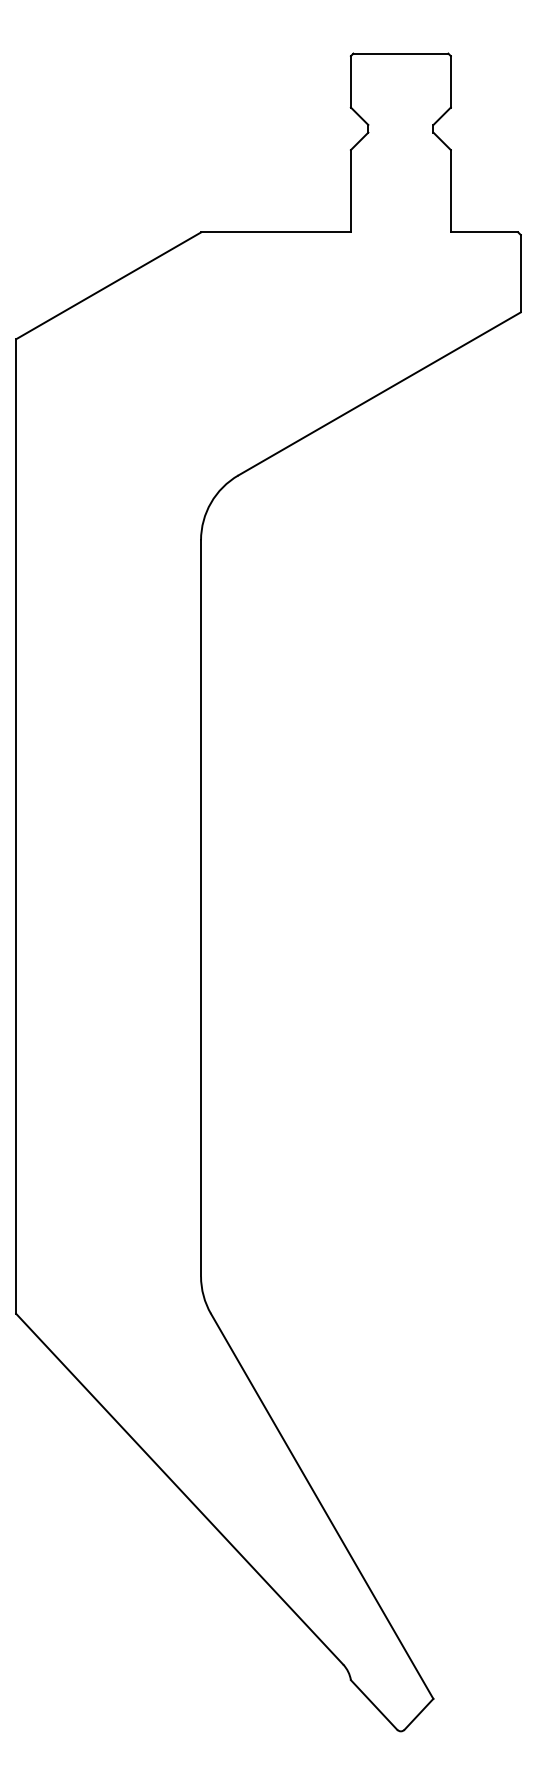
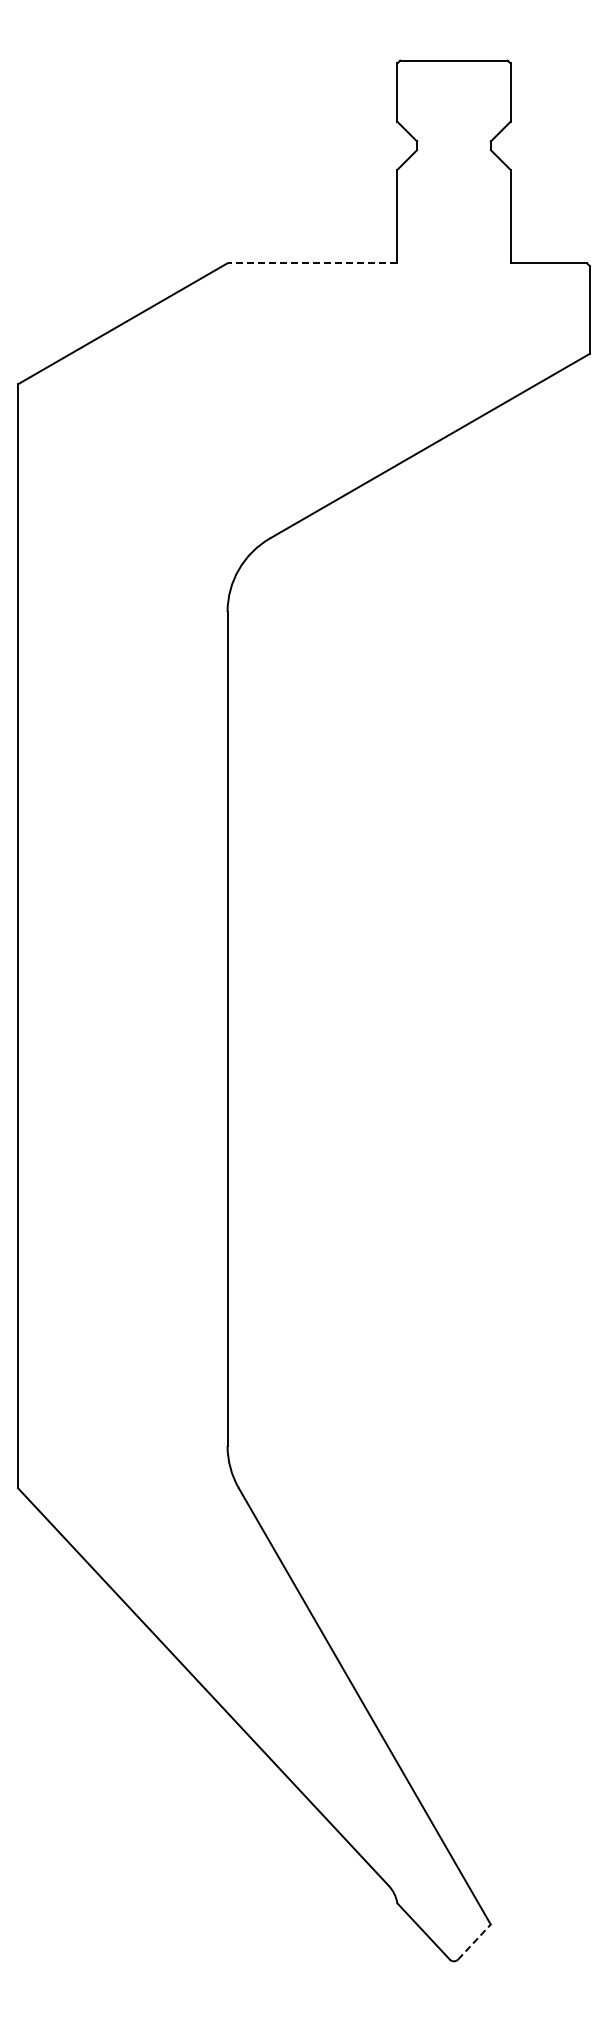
line: (276, 232) -> (312, 263), solid -> dashed
line: (419, 1714) -> (474, 1942), solid -> dashed

